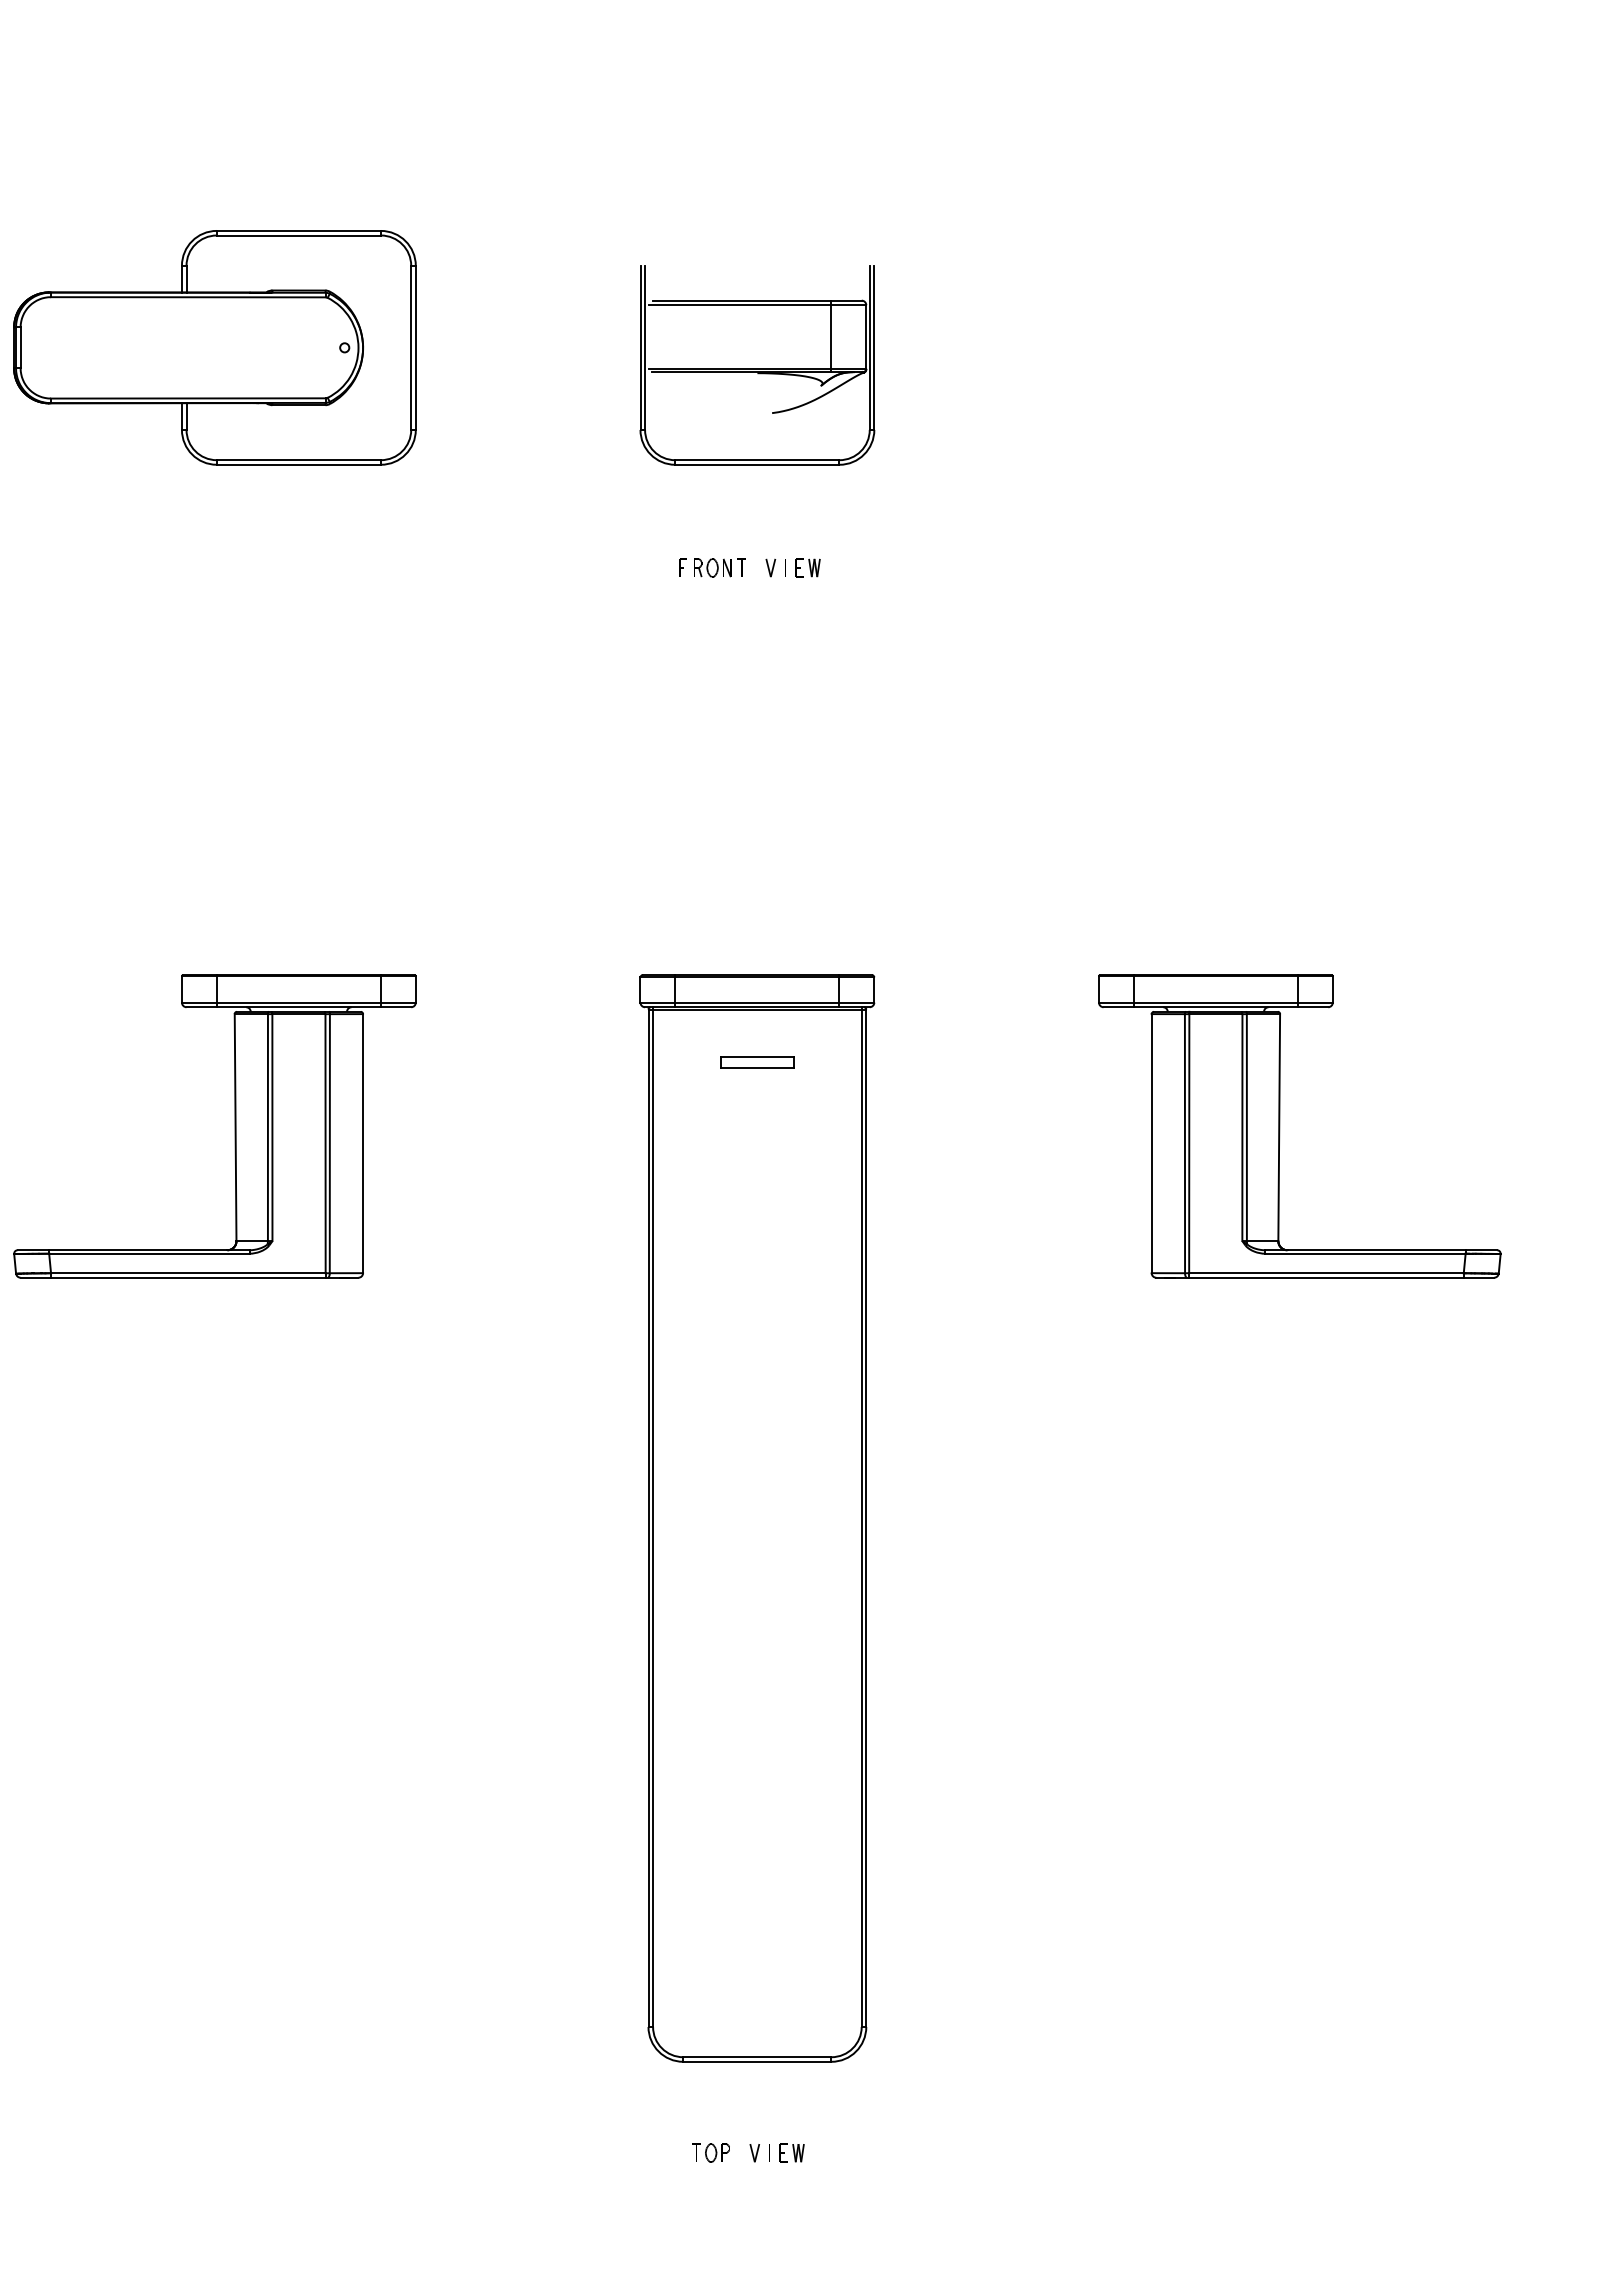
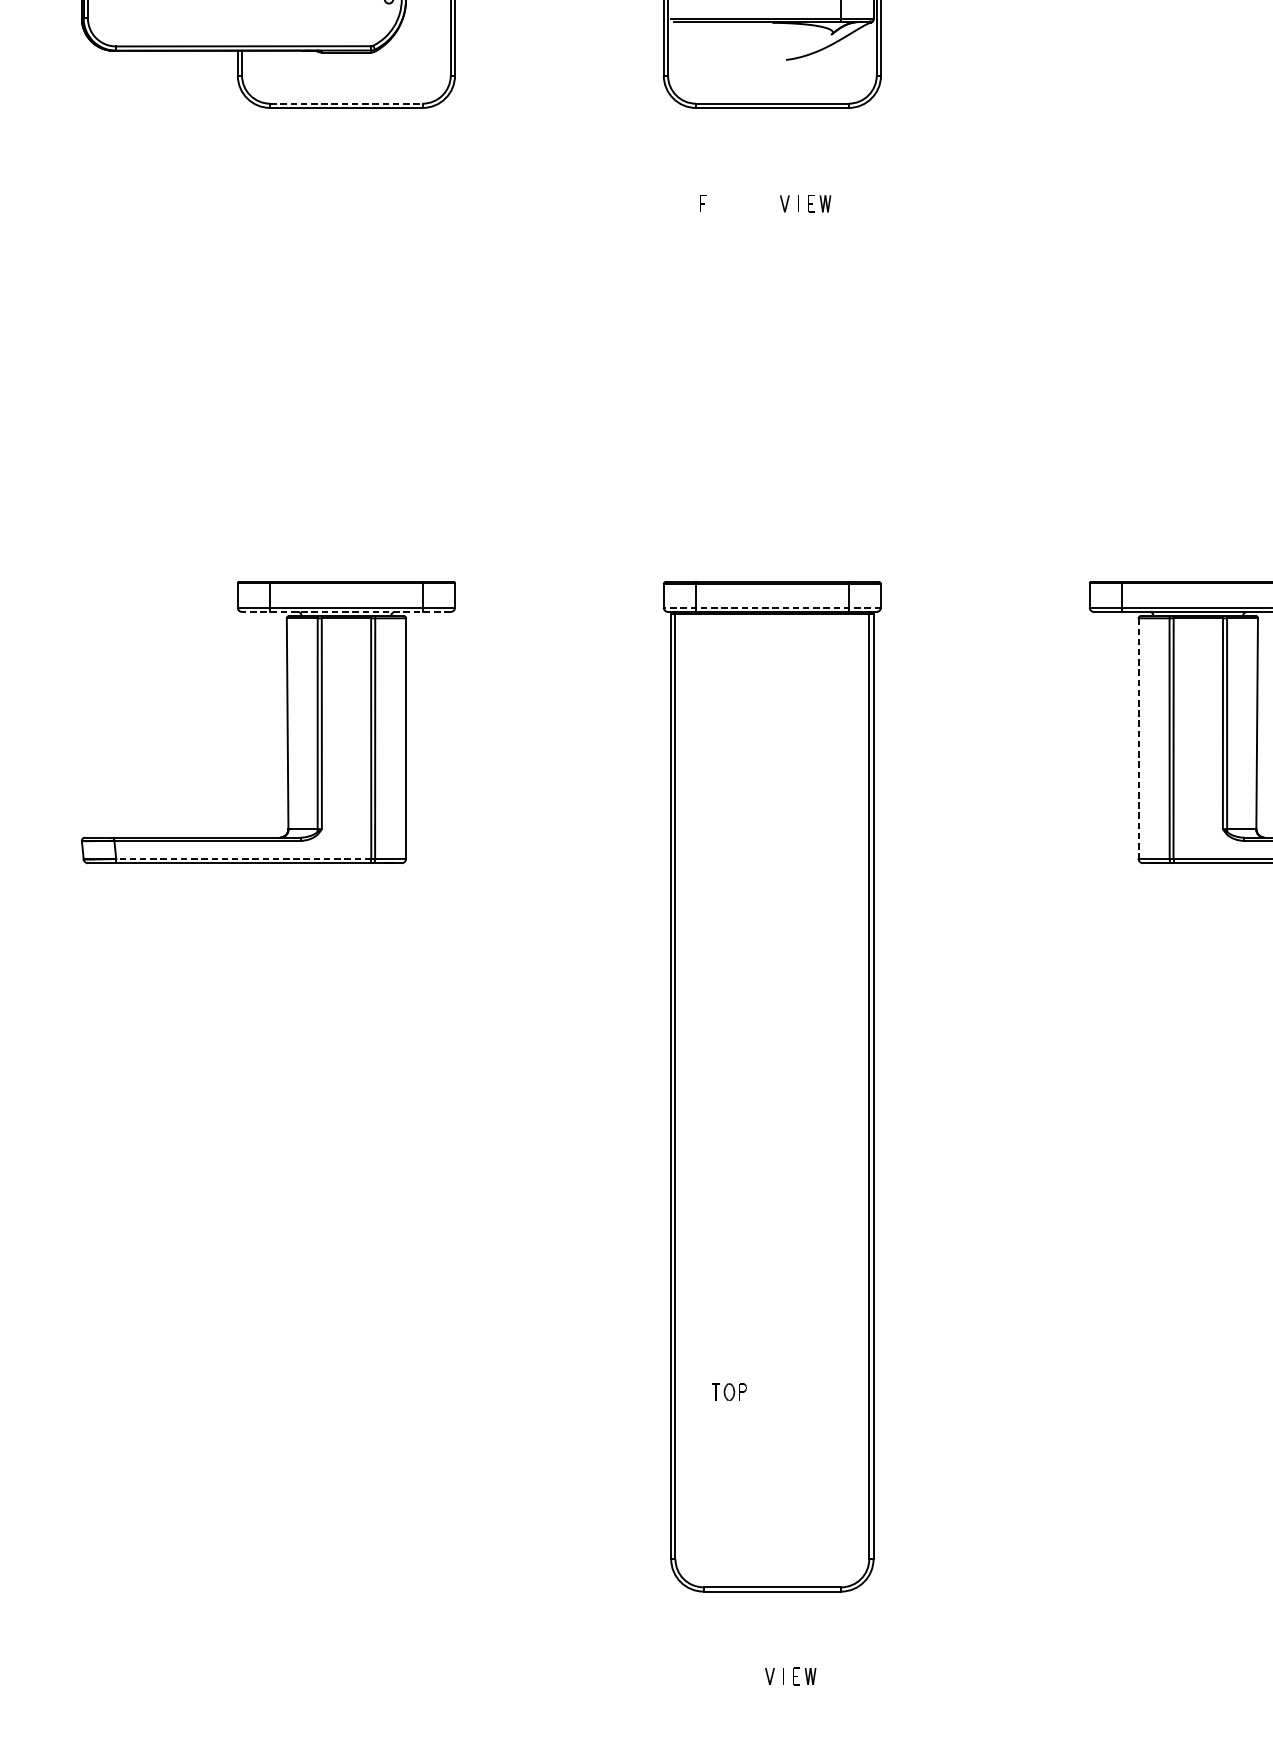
line: (299, 460) -> (346, 103), solid -> dashed
part: (719, 567) -> (737, 203), removed
line: (757, 1002) -> (772, 607), solid -> dashed
line: (298, 1007) -> (346, 612), solid -> dashed
part: (757, 1062) -> (772, 663), removed
line: (1151, 1143) -> (1138, 738), solid -> dashed
line: (187, 1273) -> (242, 859), solid -> dashed
part: (710, 2152) -> (728, 1391), moved

